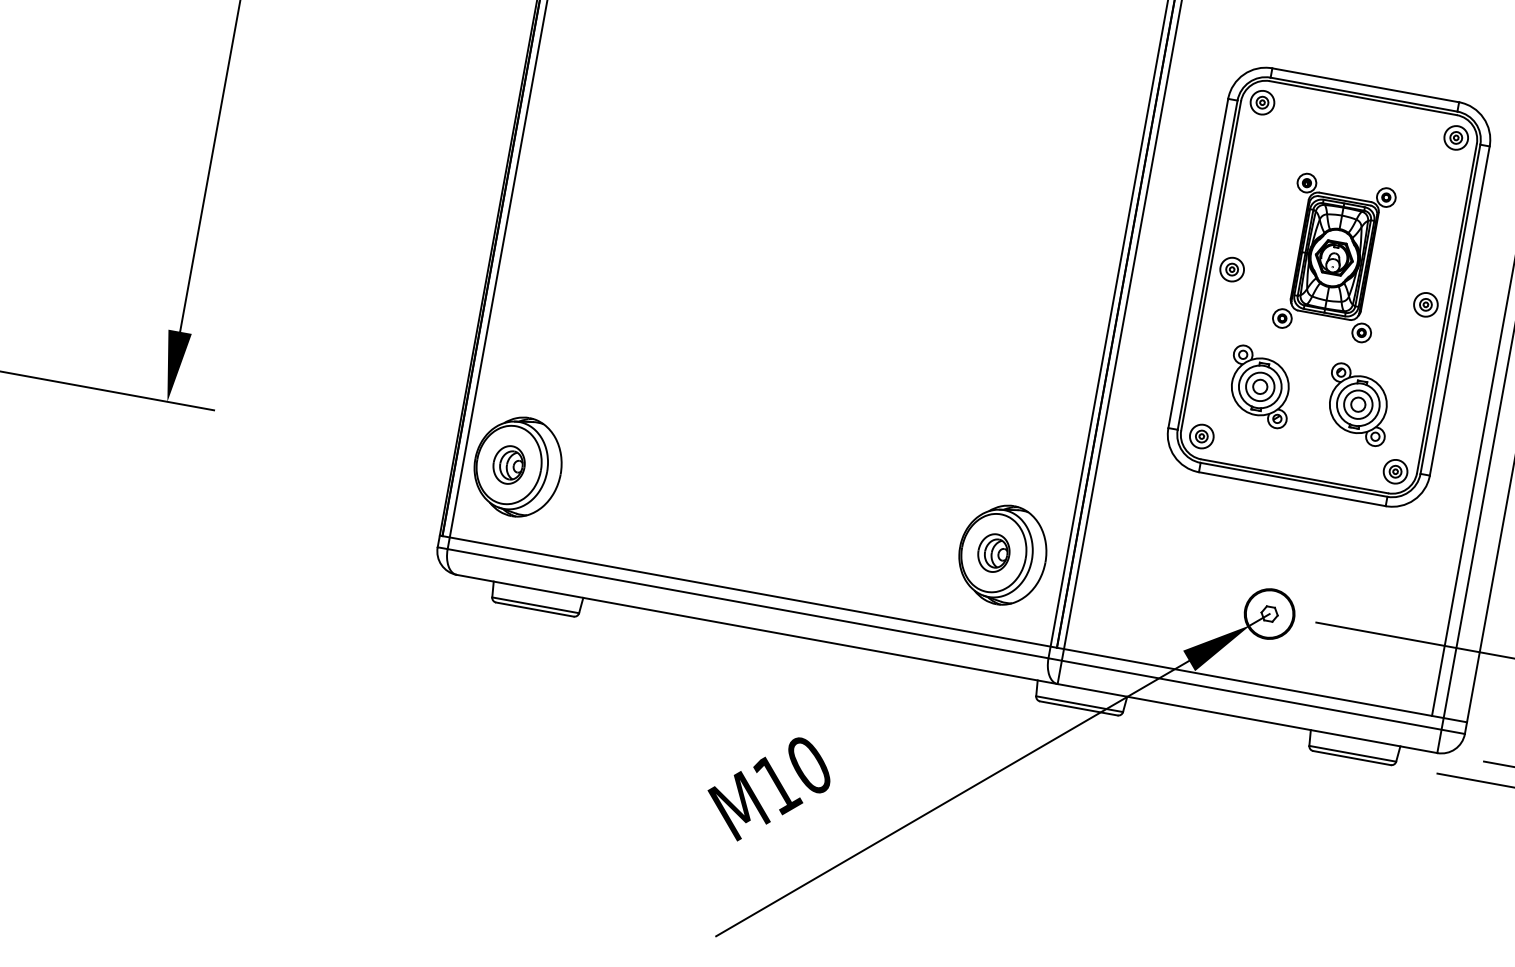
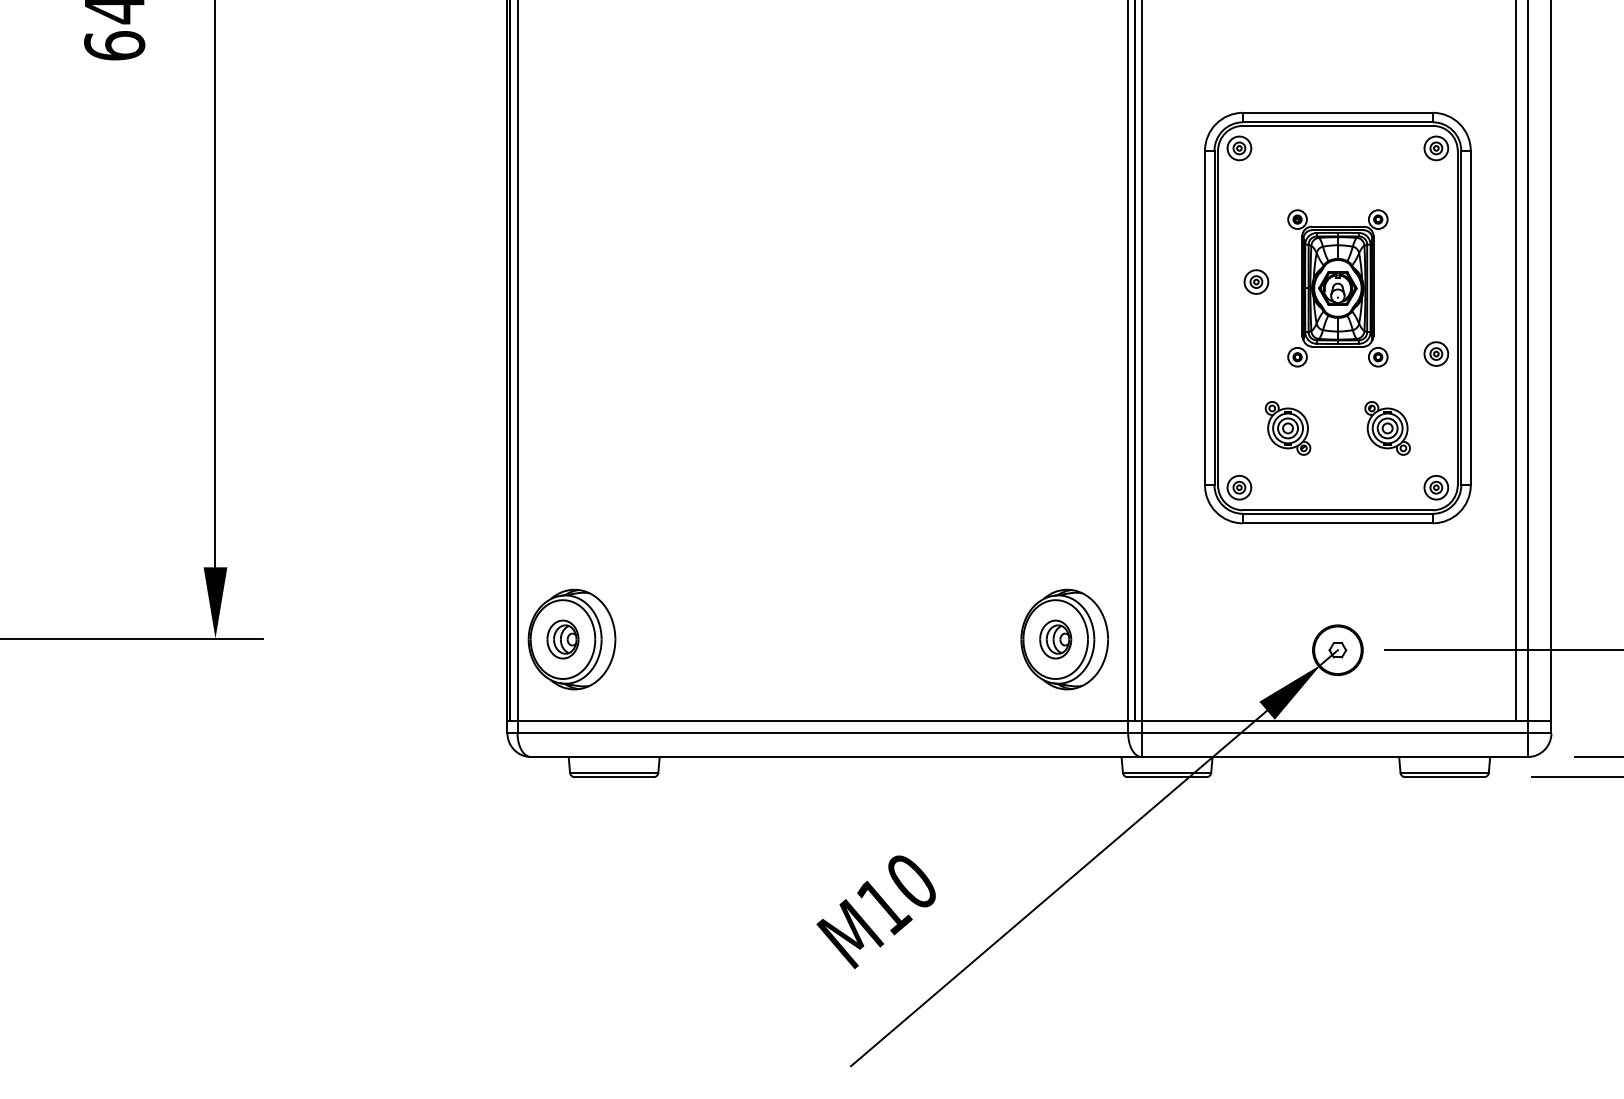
part: (1232, 269) -> (1256, 281), moved
part: (1426, 304) -> (1436, 353), moved
part: (1259, 386) -> (1287, 428), size x0.7
part: (1358, 404) -> (1387, 428), size x0.7

